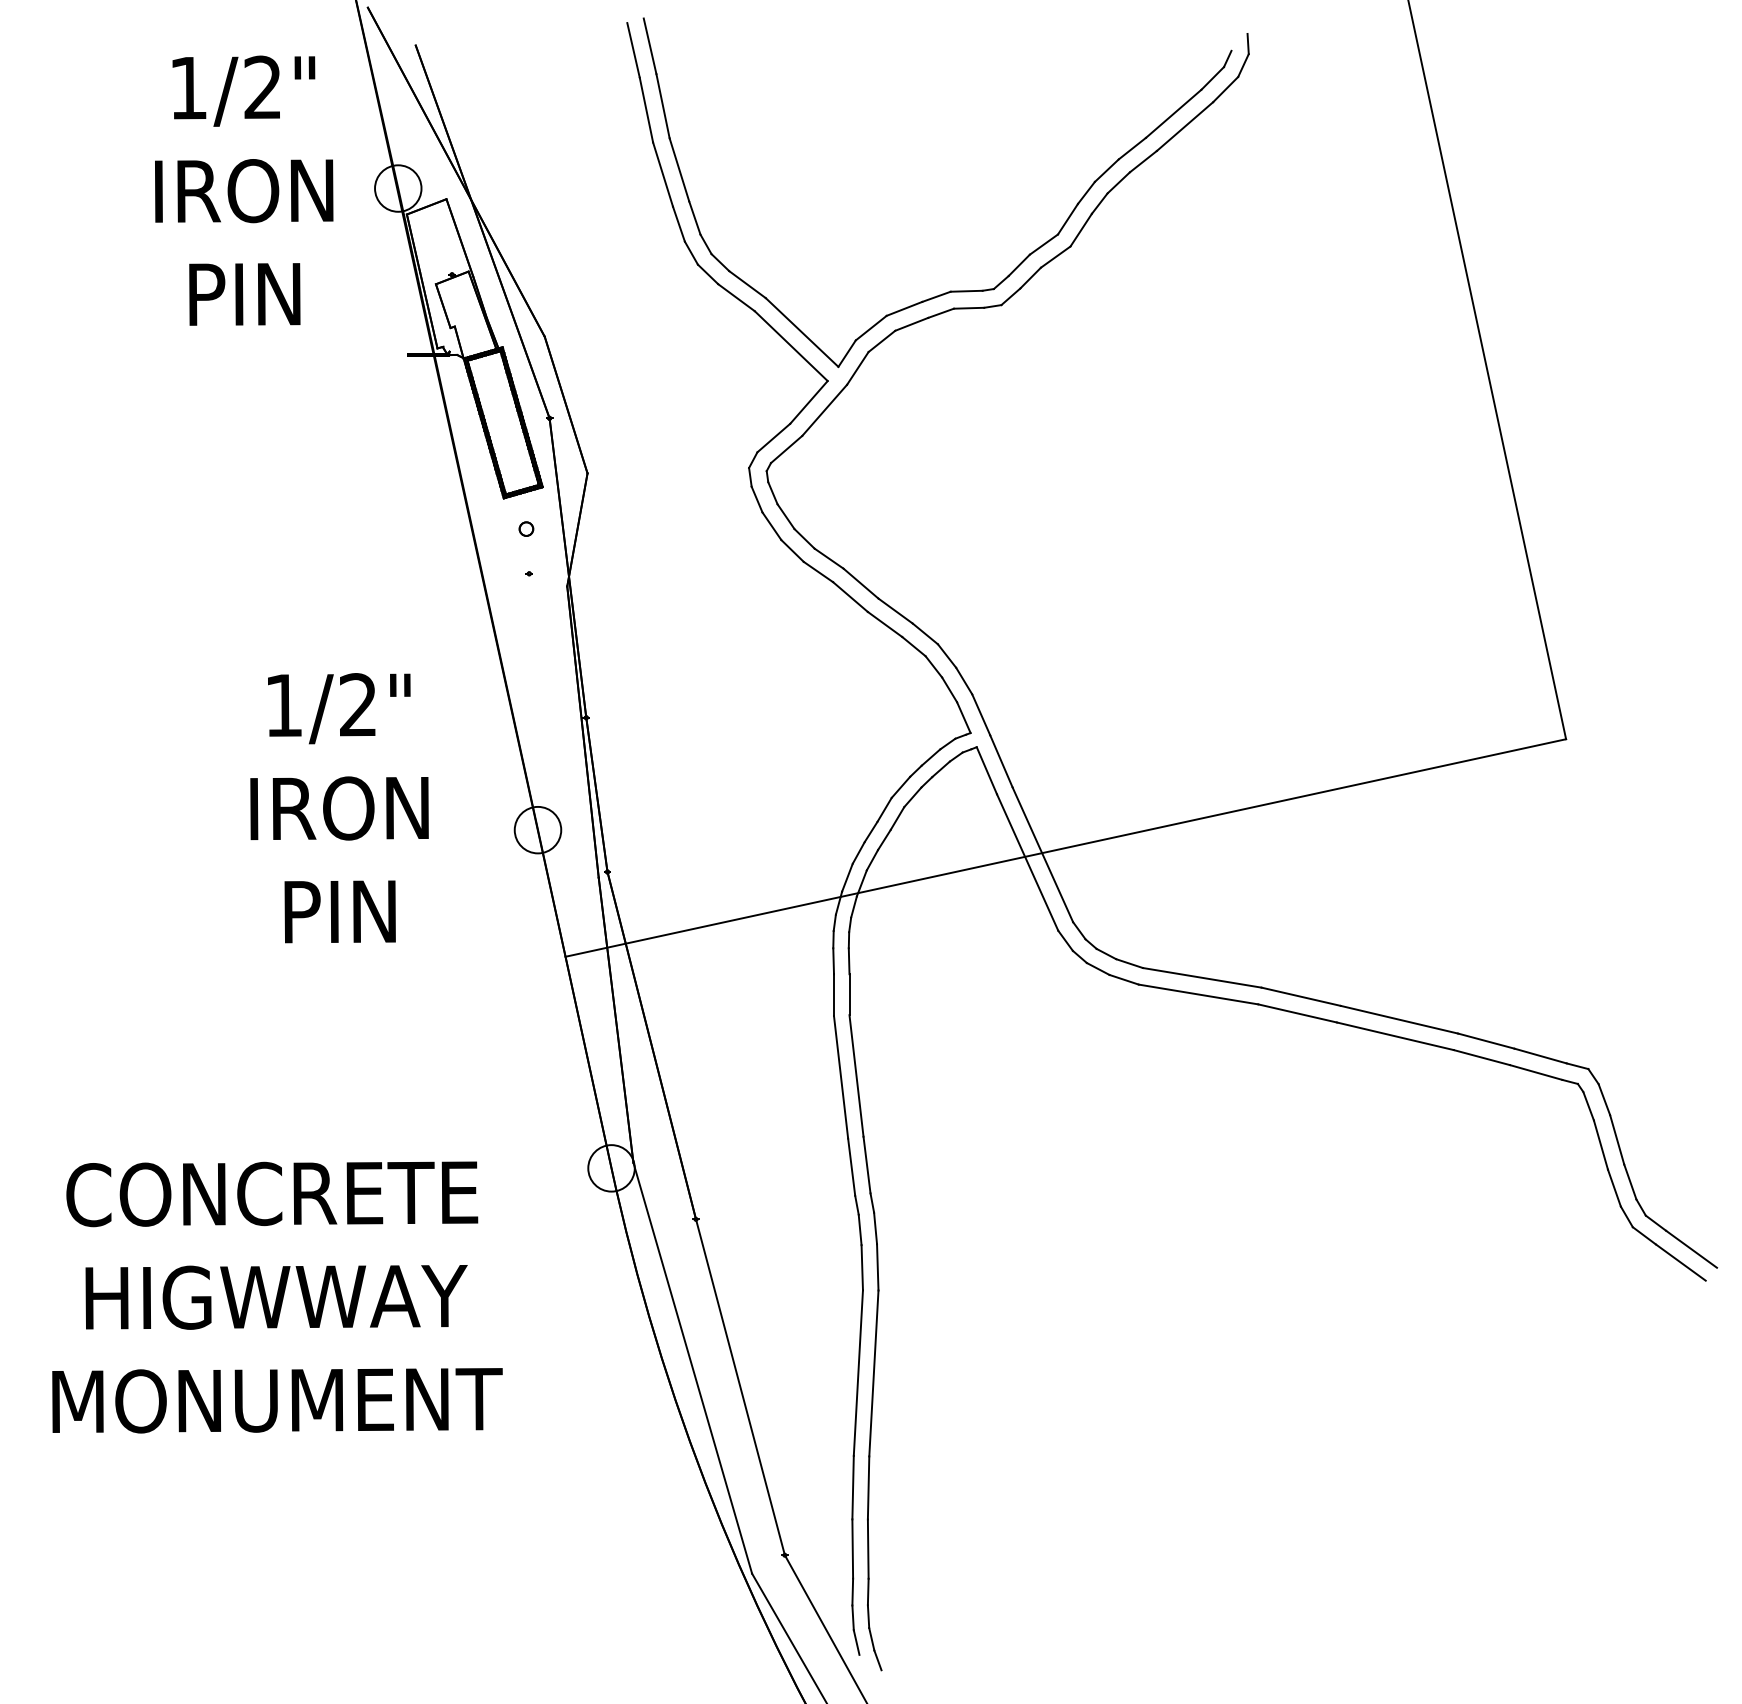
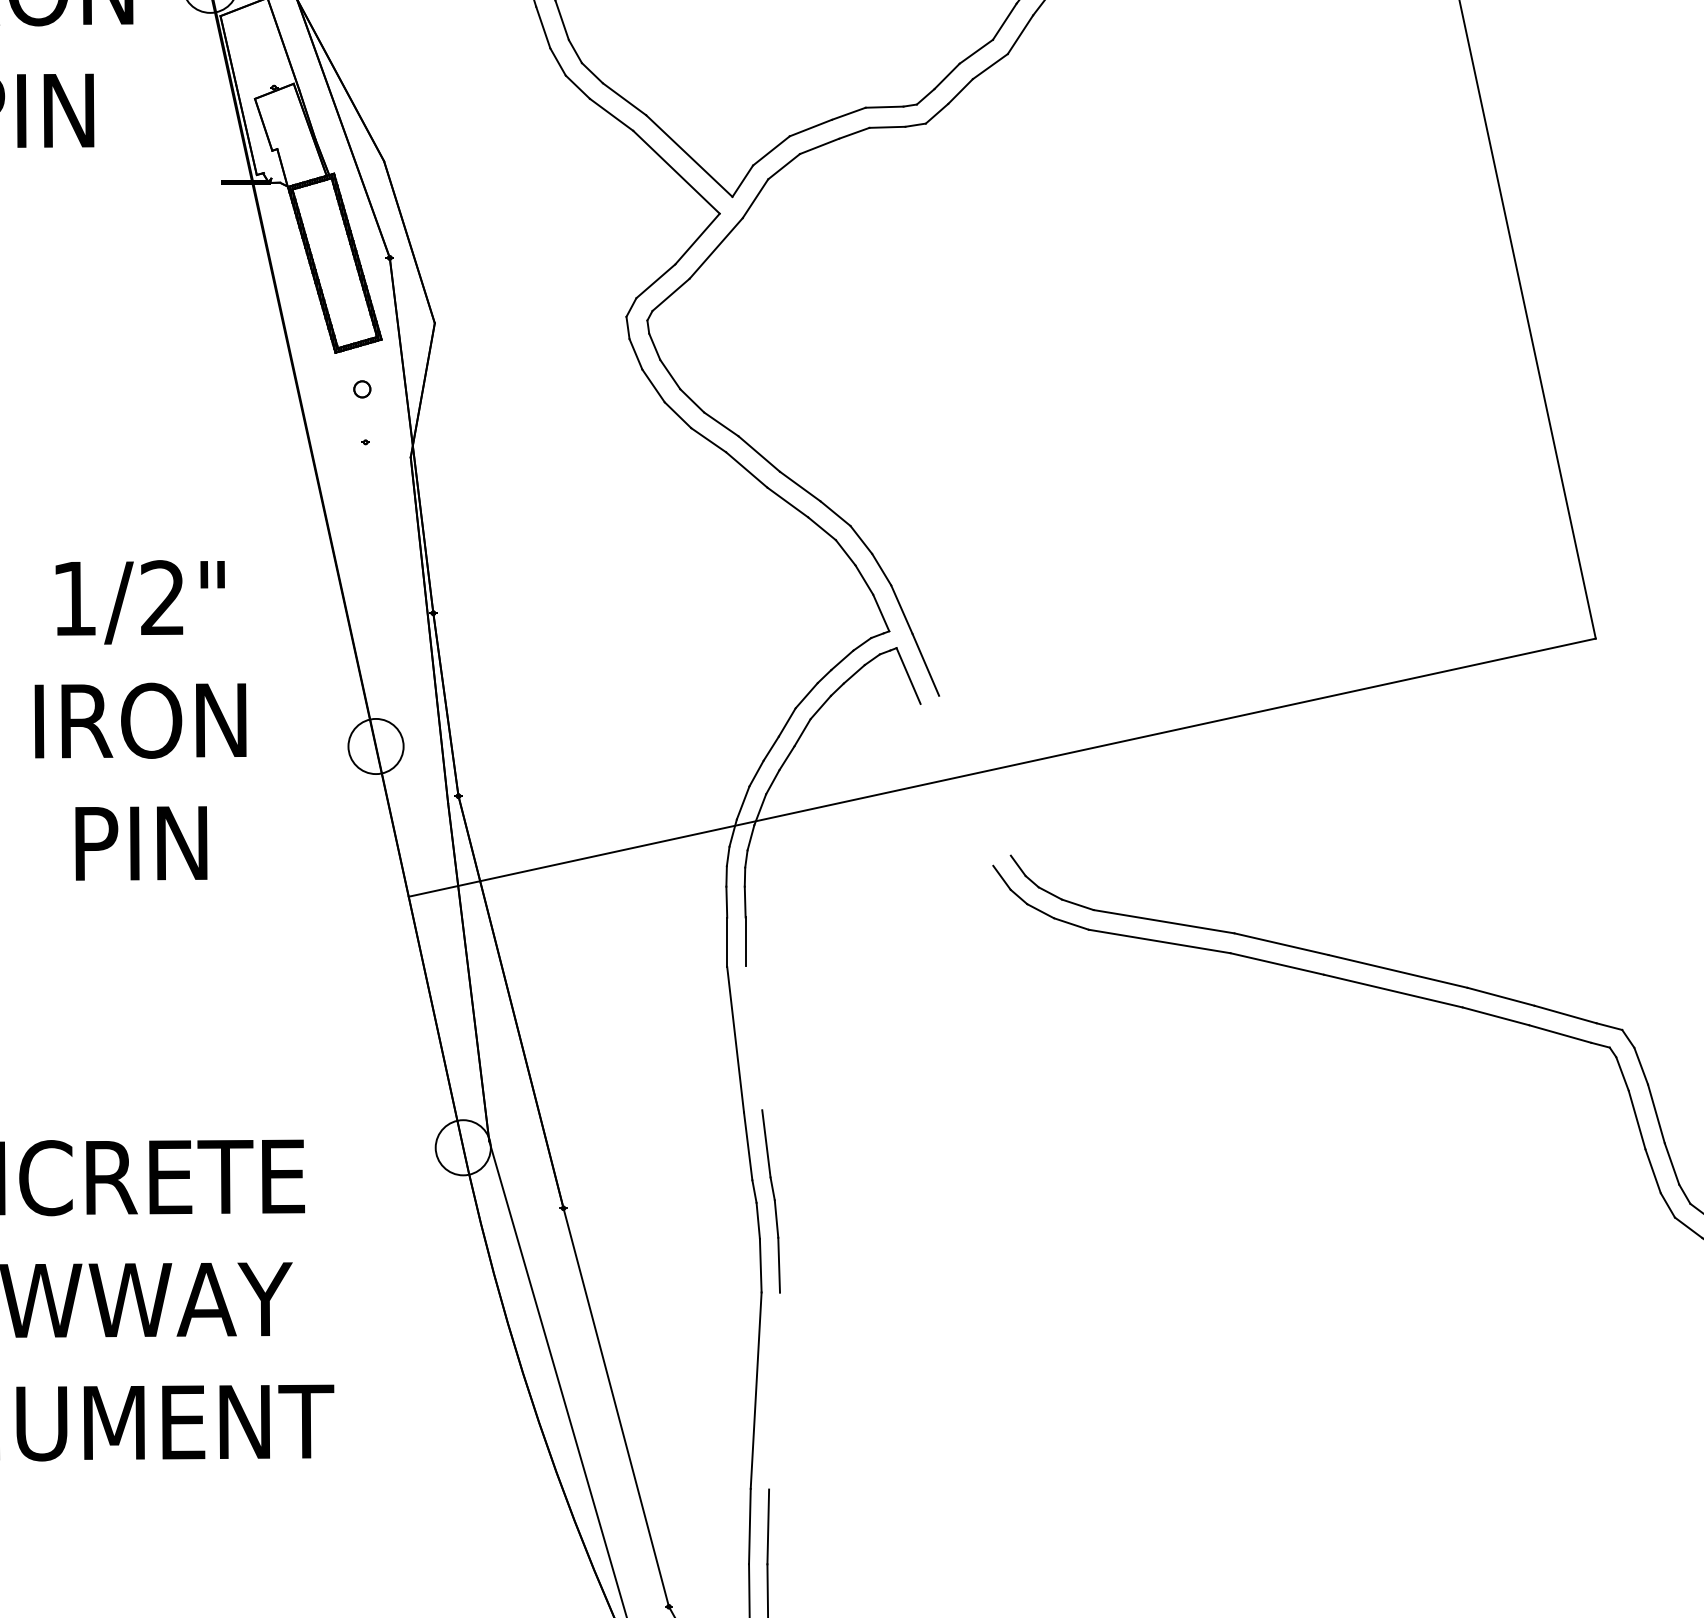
line: (1042, 854) -> (974, 775), removed
line: (1027, 862) -> (956, 784), removed
line: (856, 1075) -> (753, 1037), removed
line: (873, 1373) -> (774, 1391), removed

